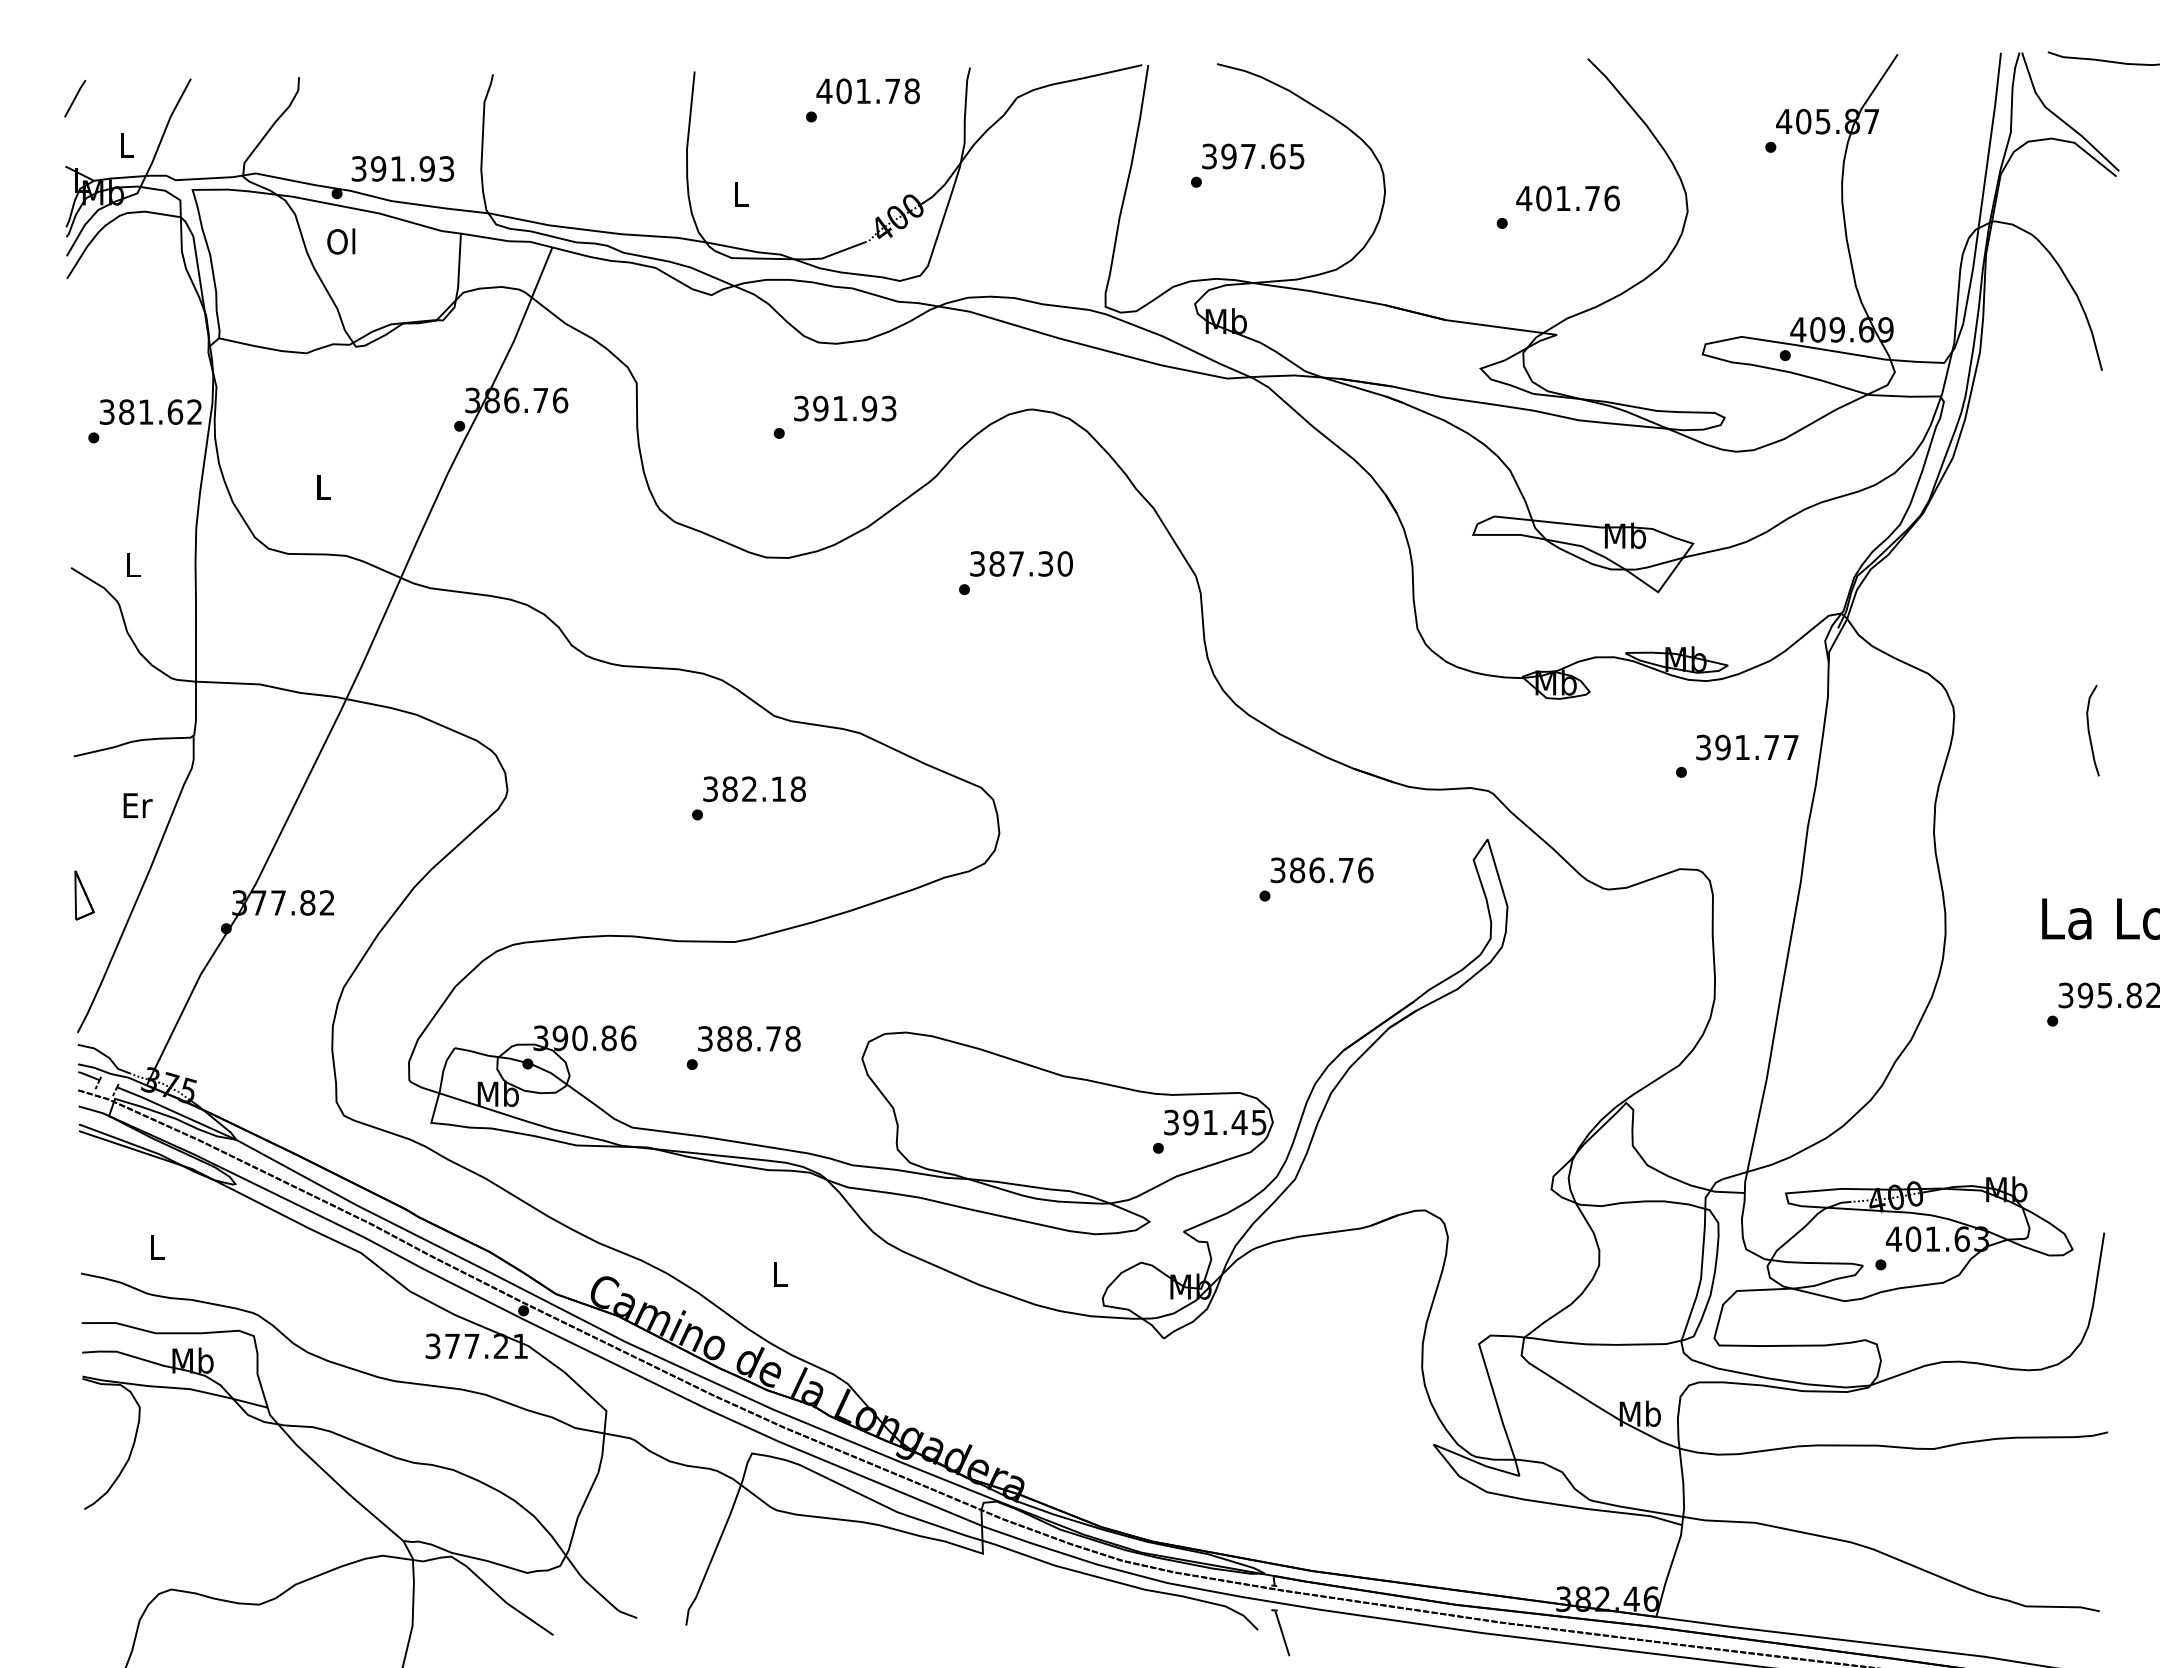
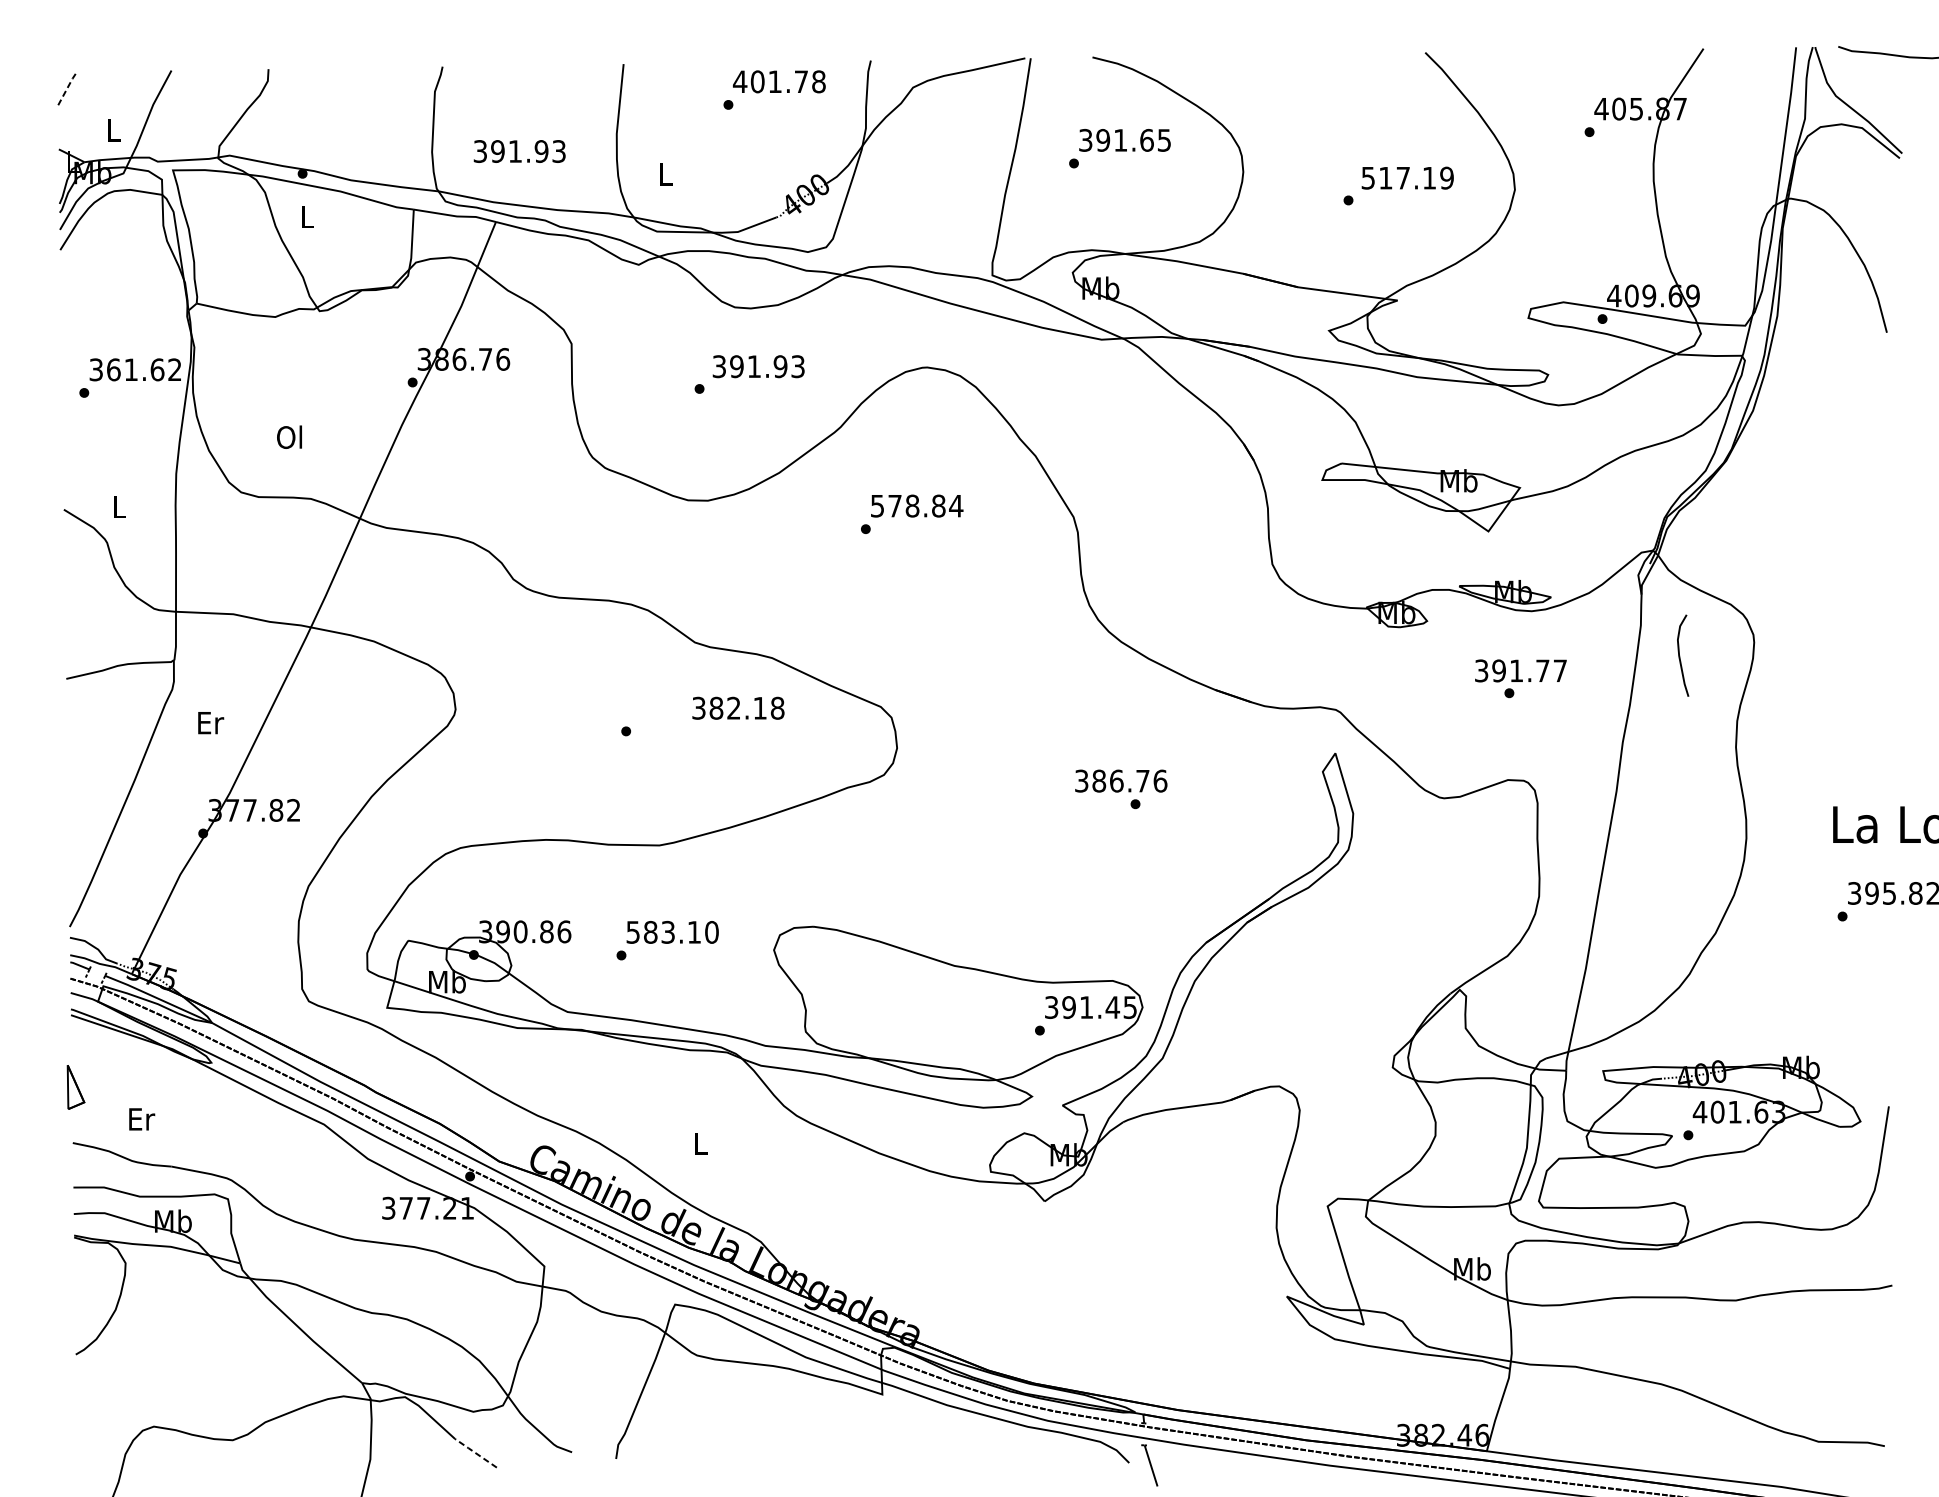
line: (75, 97) -> (67, 87), solid -> dashed
text: (1248, 156) -> (1120, 140), 397.65 -> 391.65
text: (402, 168) -> (519, 151), moved
text: (1567, 198) -> (1407, 178), 401.76 -> 517.19
text: (341, 241) -> (306, 216), Ol -> L
text: (126, 411) -> (113, 369), 381.62 -> 361.62
text: (322, 487) -> (289, 437), L -> Ol
text: (1022, 563) -> (917, 505), 387.30 -> 578.84
curve: (2089, 730) -> (1679, 655), moved
text: (1747, 747) -> (1521, 670), moved
text: (754, 788) -> (738, 707), moved
text: (137, 805) -> (210, 722), moved
text: (1321, 870) -> (1120, 781), moved
part: (84, 895) -> (75, 1087), moved
text: (749, 1038) -> (672, 932), 388.78 -> 583.10
text: (157, 1246) -> (141, 1118), L -> Er
line: (529, 1618) -> (475, 1452), solid -> dashed

